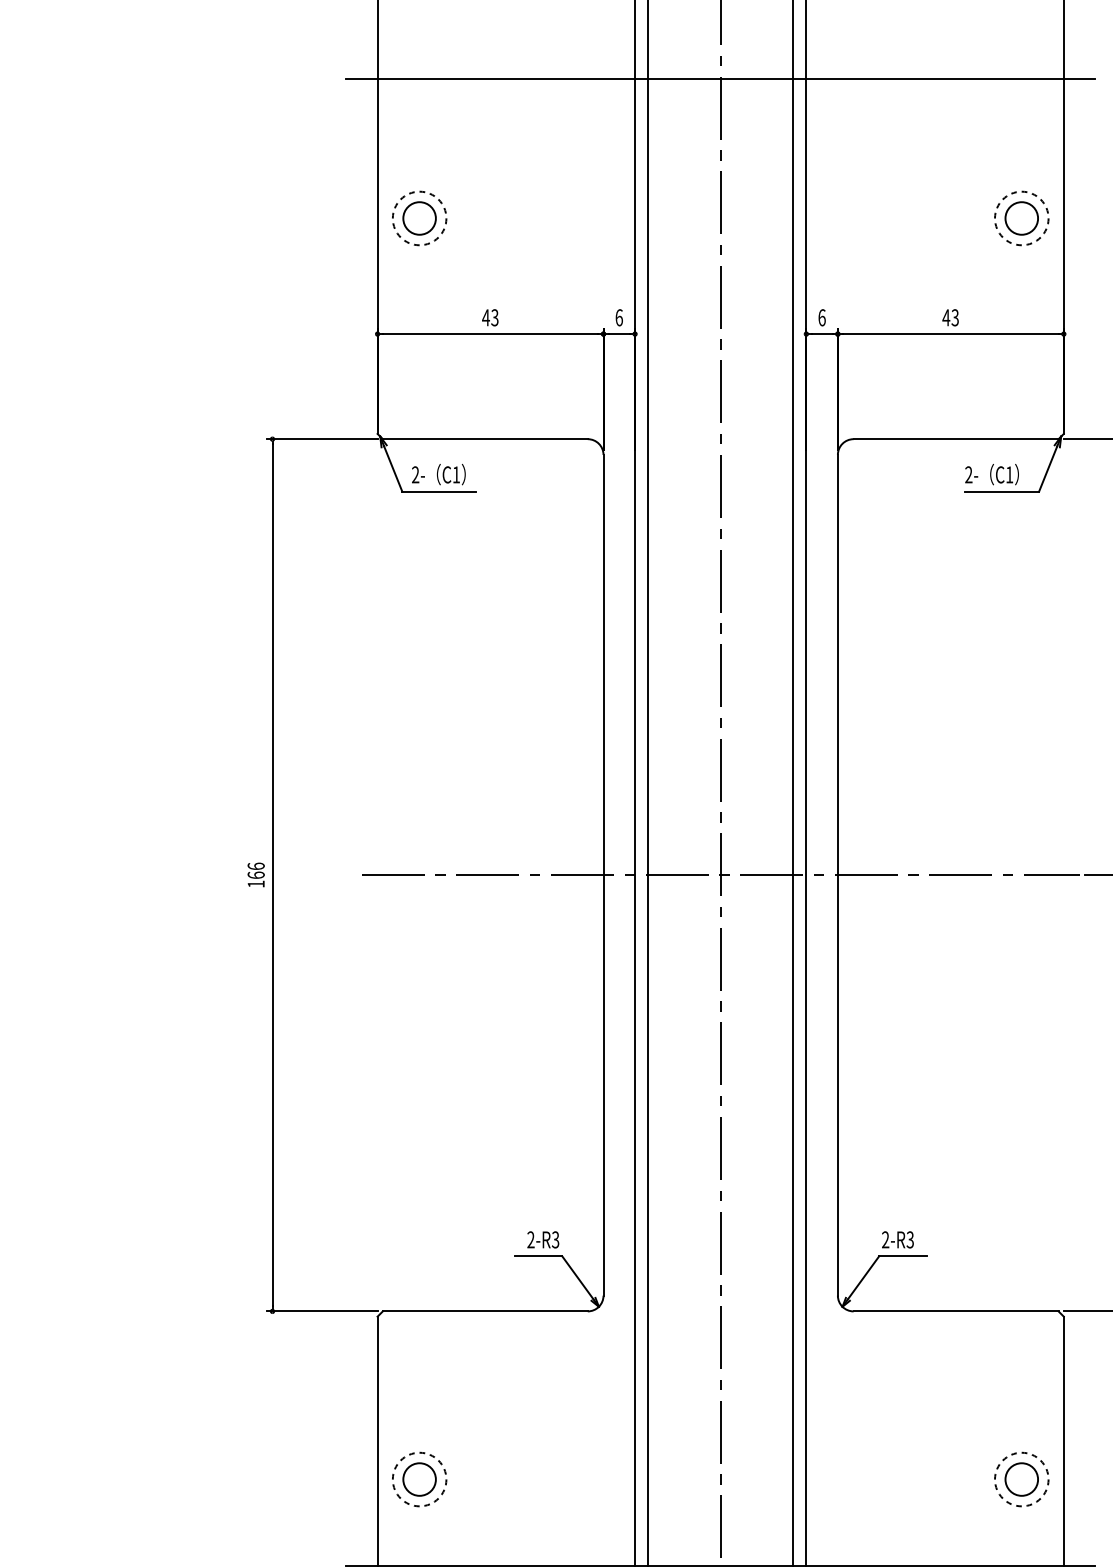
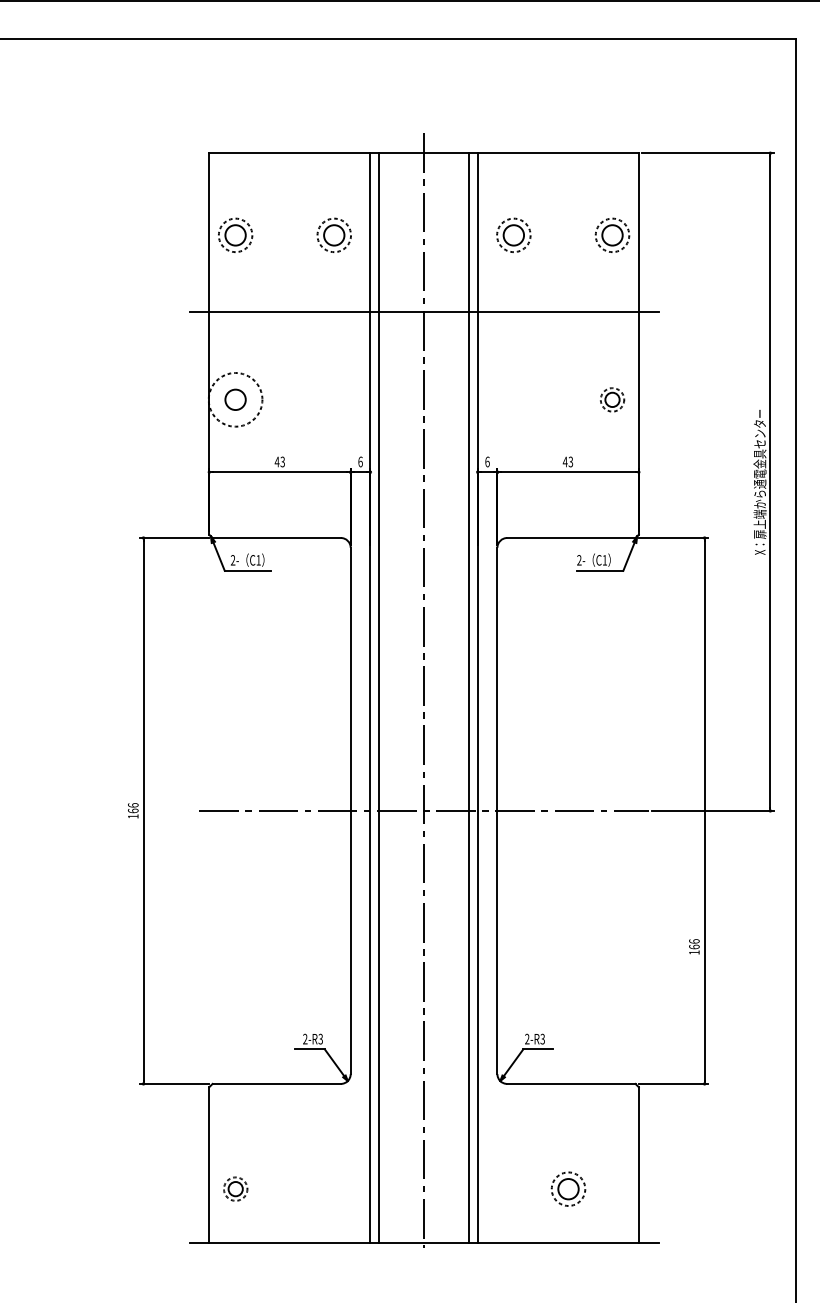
circle: (419, 217) -> (235, 399), size x1.6
part: (1021, 217) -> (612, 399), size x0.7
part: (419, 1478) -> (235, 1188), size x0.7
part: (1021, 1478) -> (568, 1188), moved

